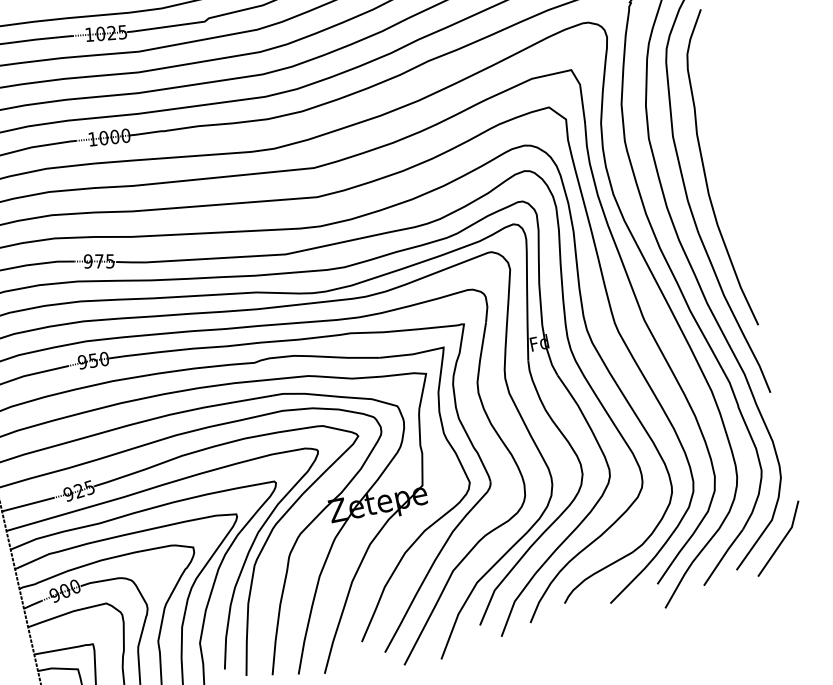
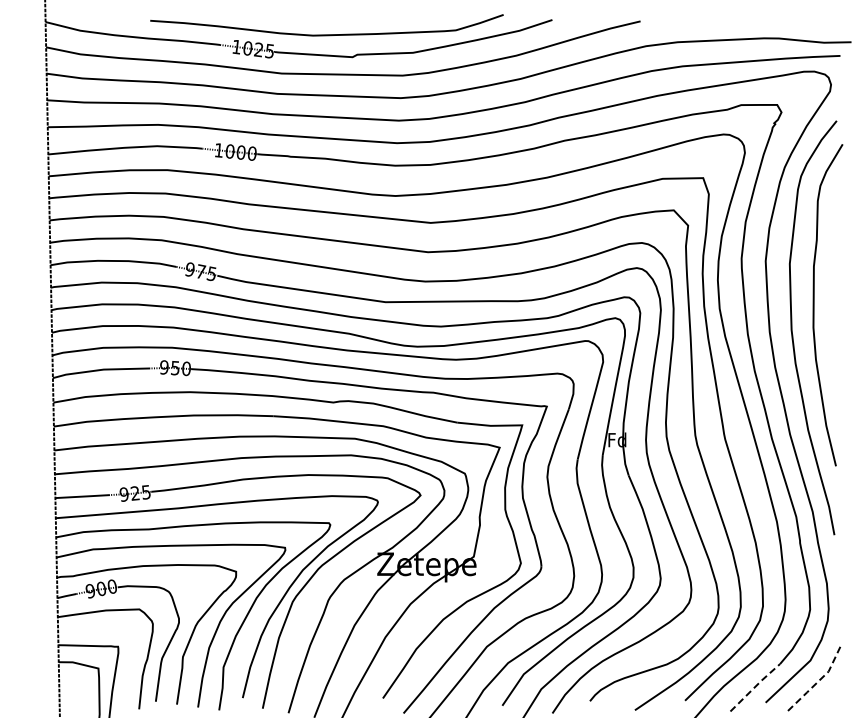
line: (782, 541) -> (816, 683), solid -> dashed
line: (723, 556) -> (755, 686), solid -> dashed

